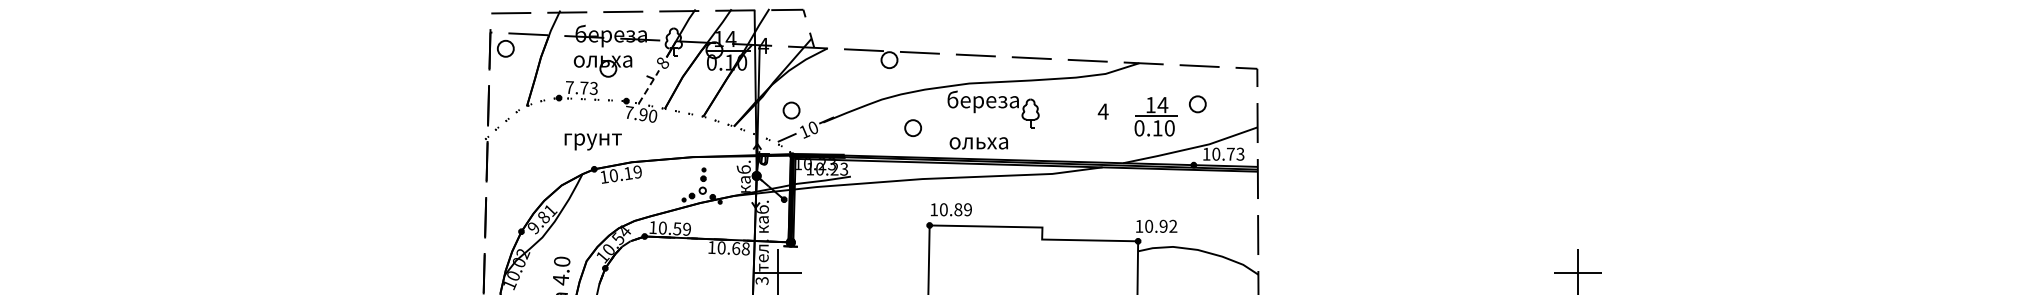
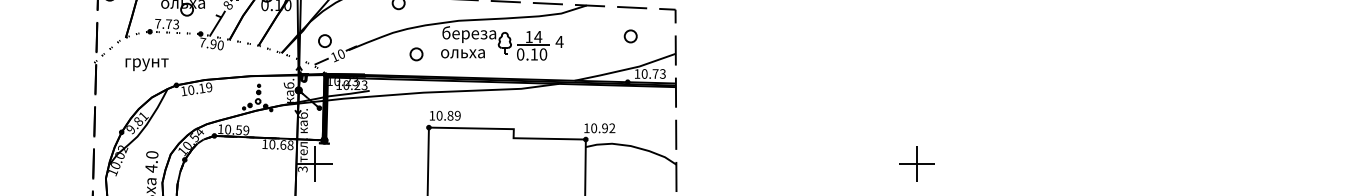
line: (649, 86) -> (218, 23), dashed -> solid
part: (1155, 116) -> (532, 45), moved
text: (592, 141) -> (146, 64), moved
text: (978, 143) -> (462, 53), moved

